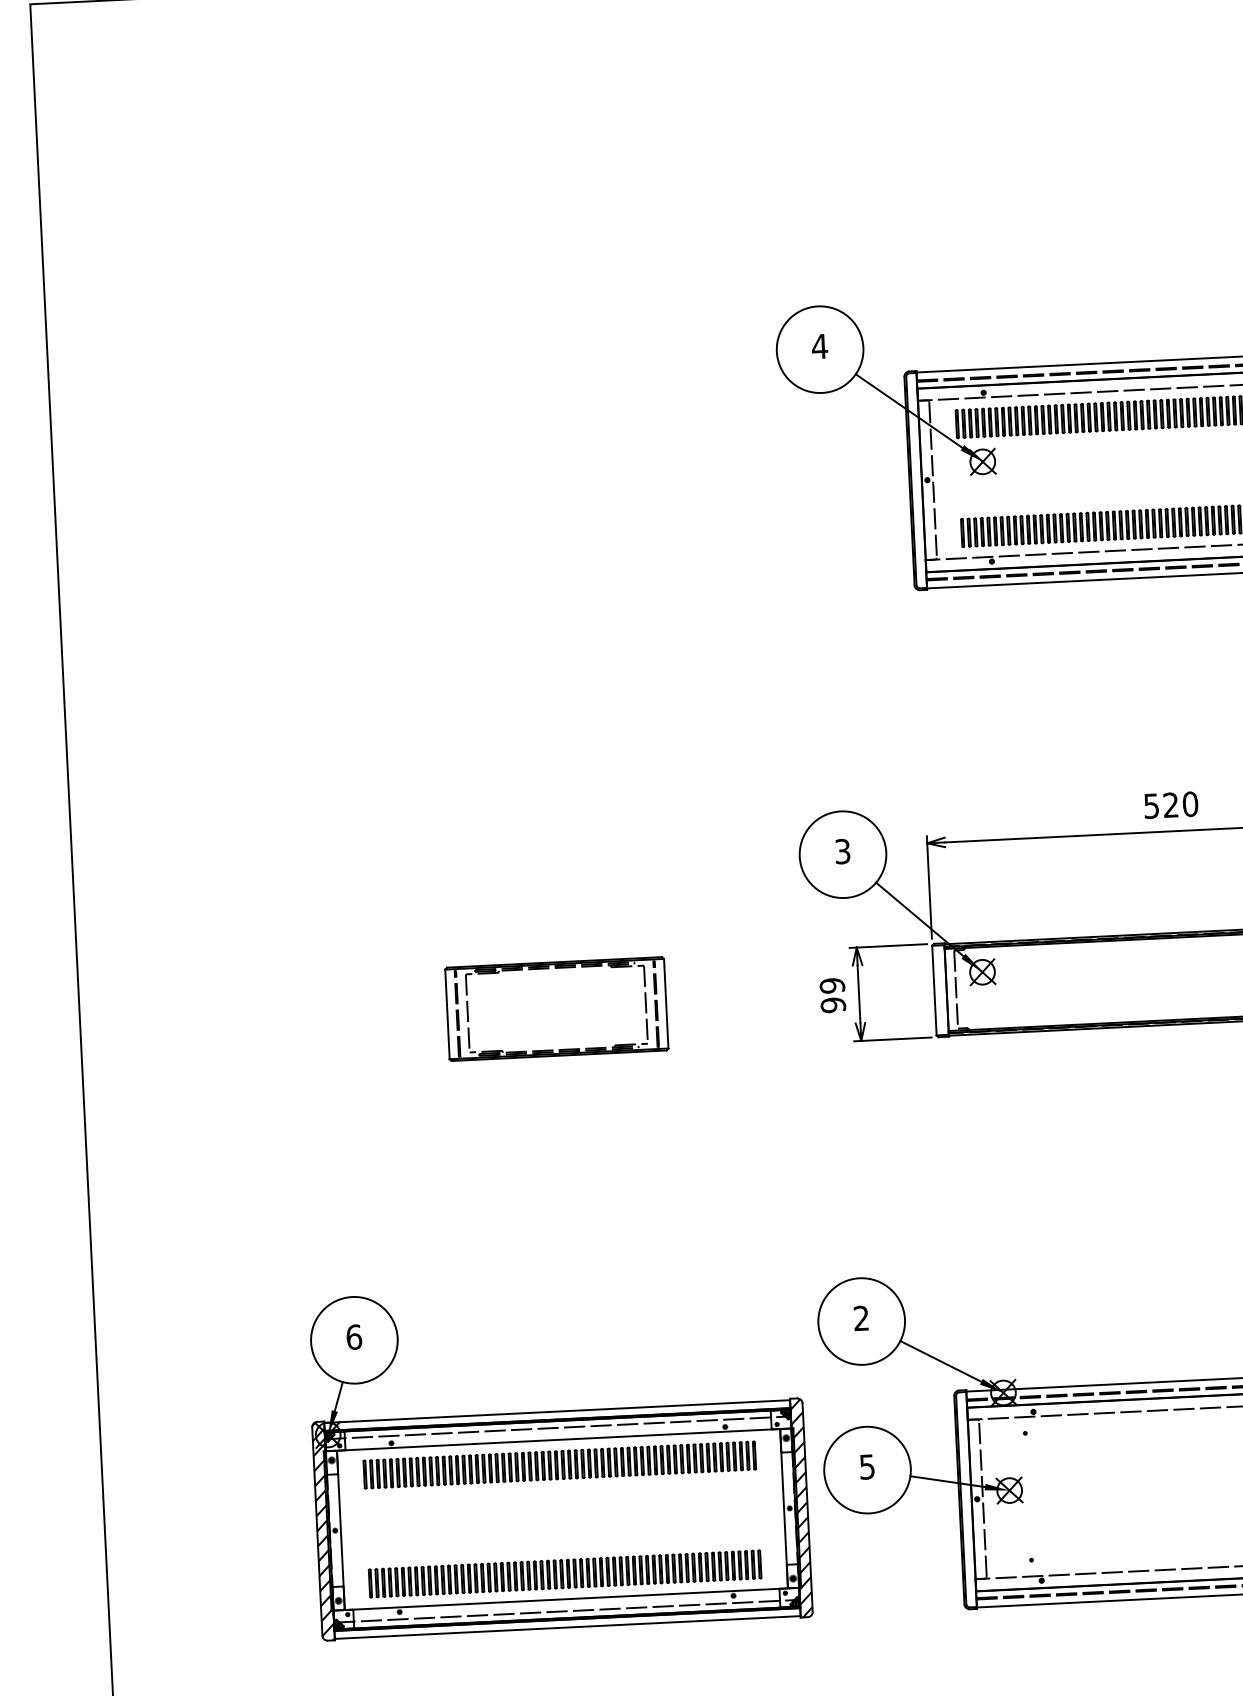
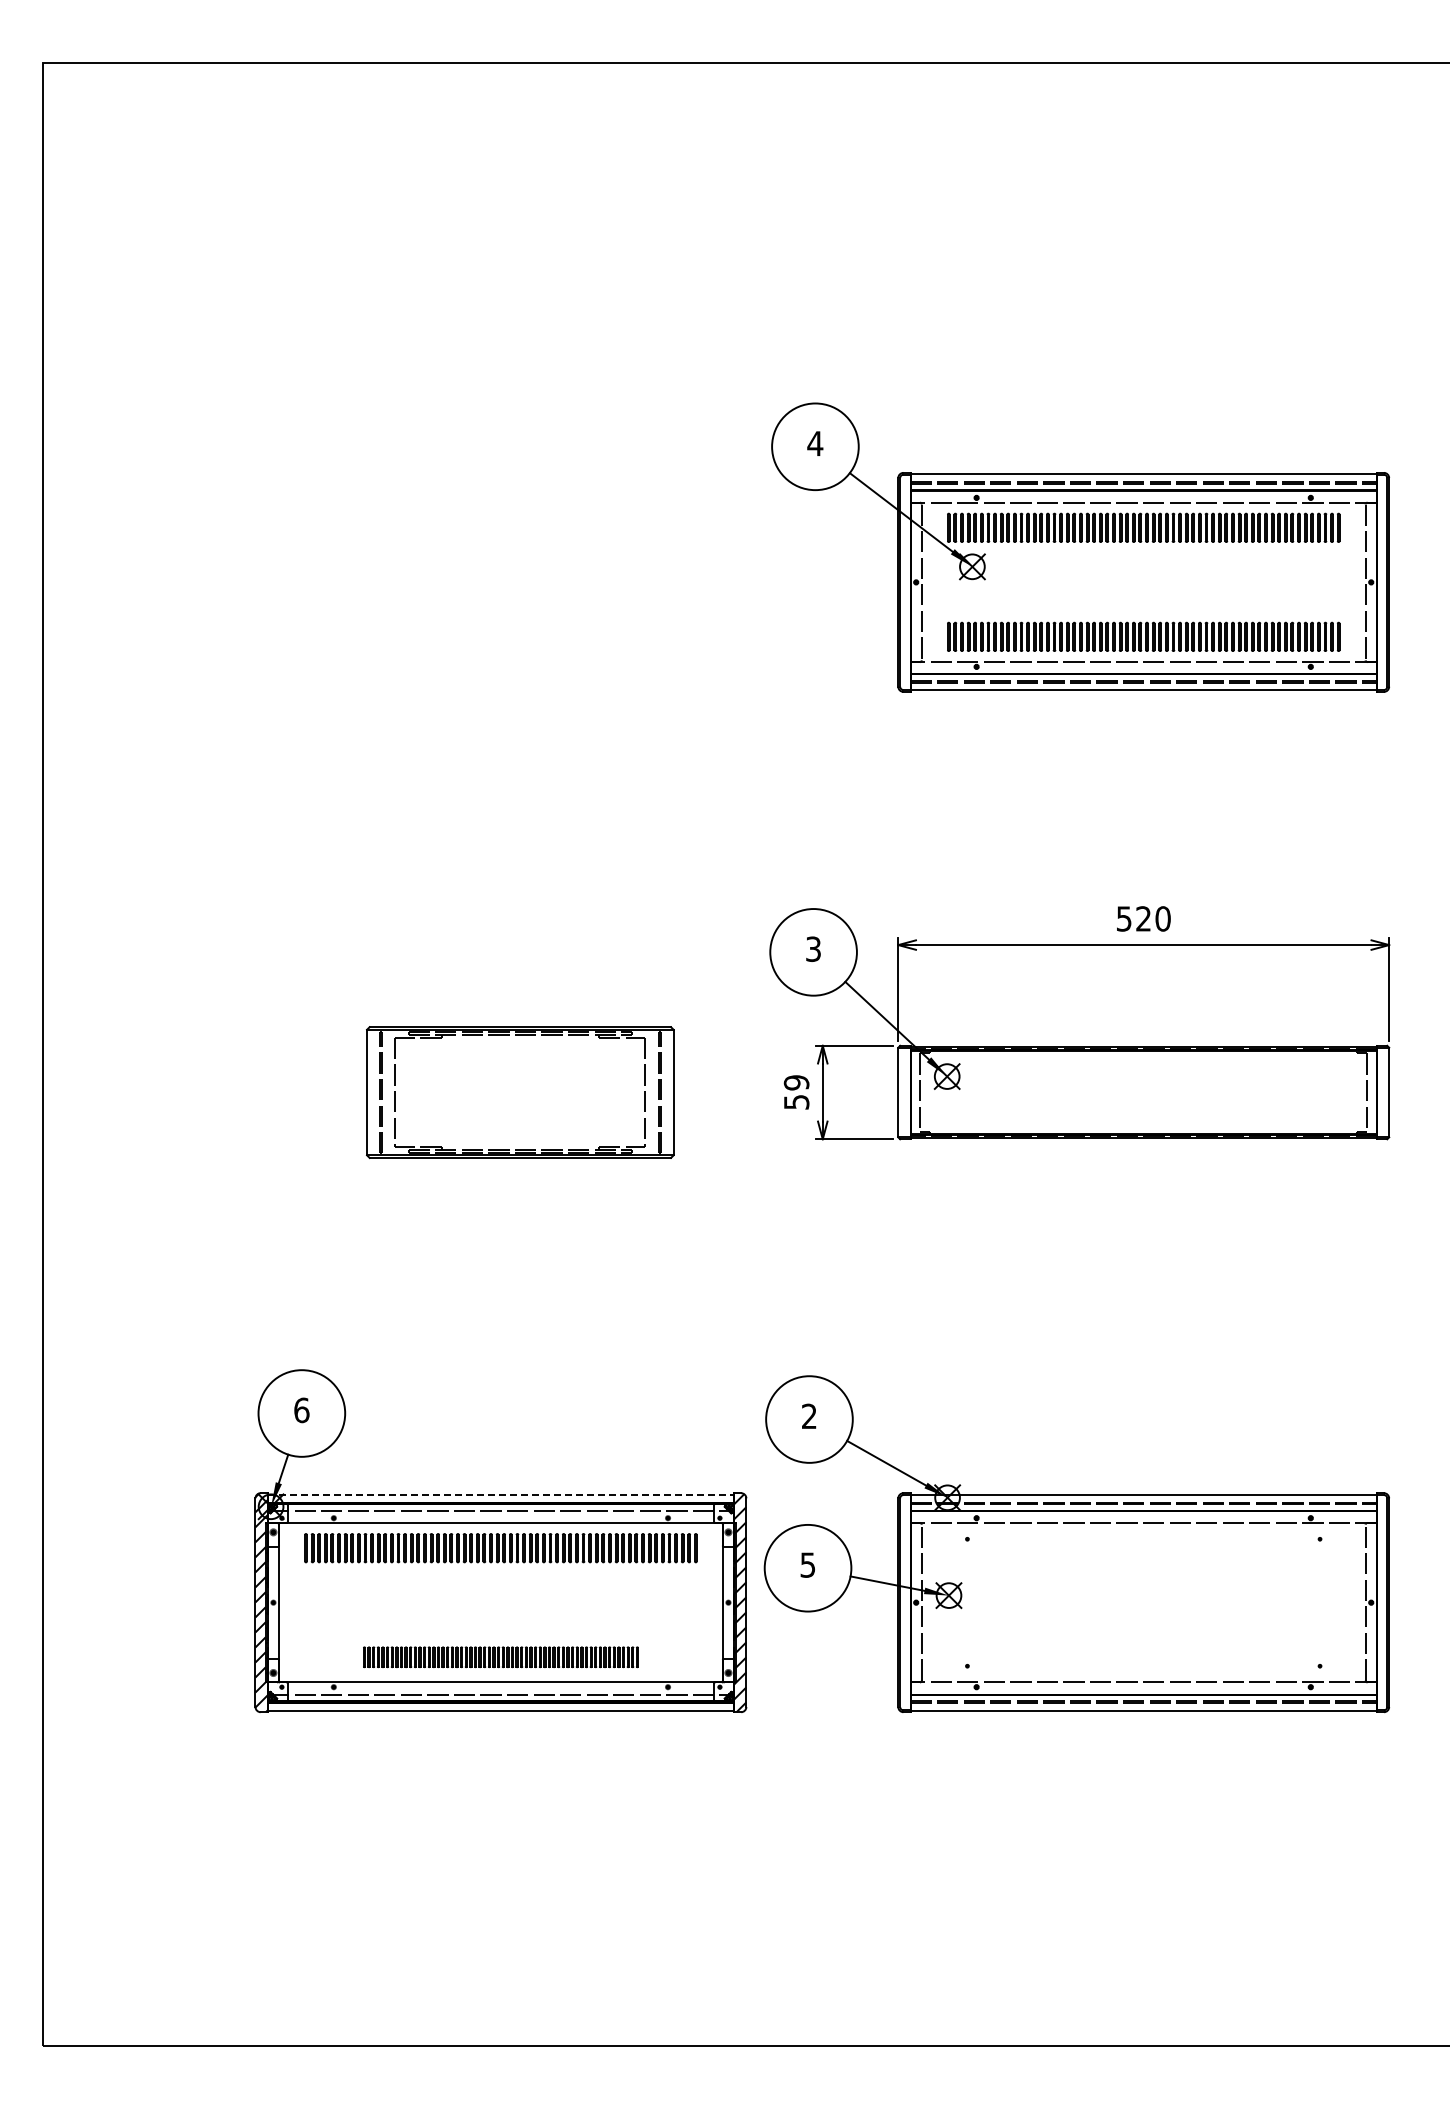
text: (833, 1004) -> (796, 1101), 99 -> 59
part: (556, 1009) -> (519, 1092), size x1.4
line: (557, 1411) -> (501, 1494), solid -> dashed
part: (564, 1574) -> (500, 1657), size x0.7

